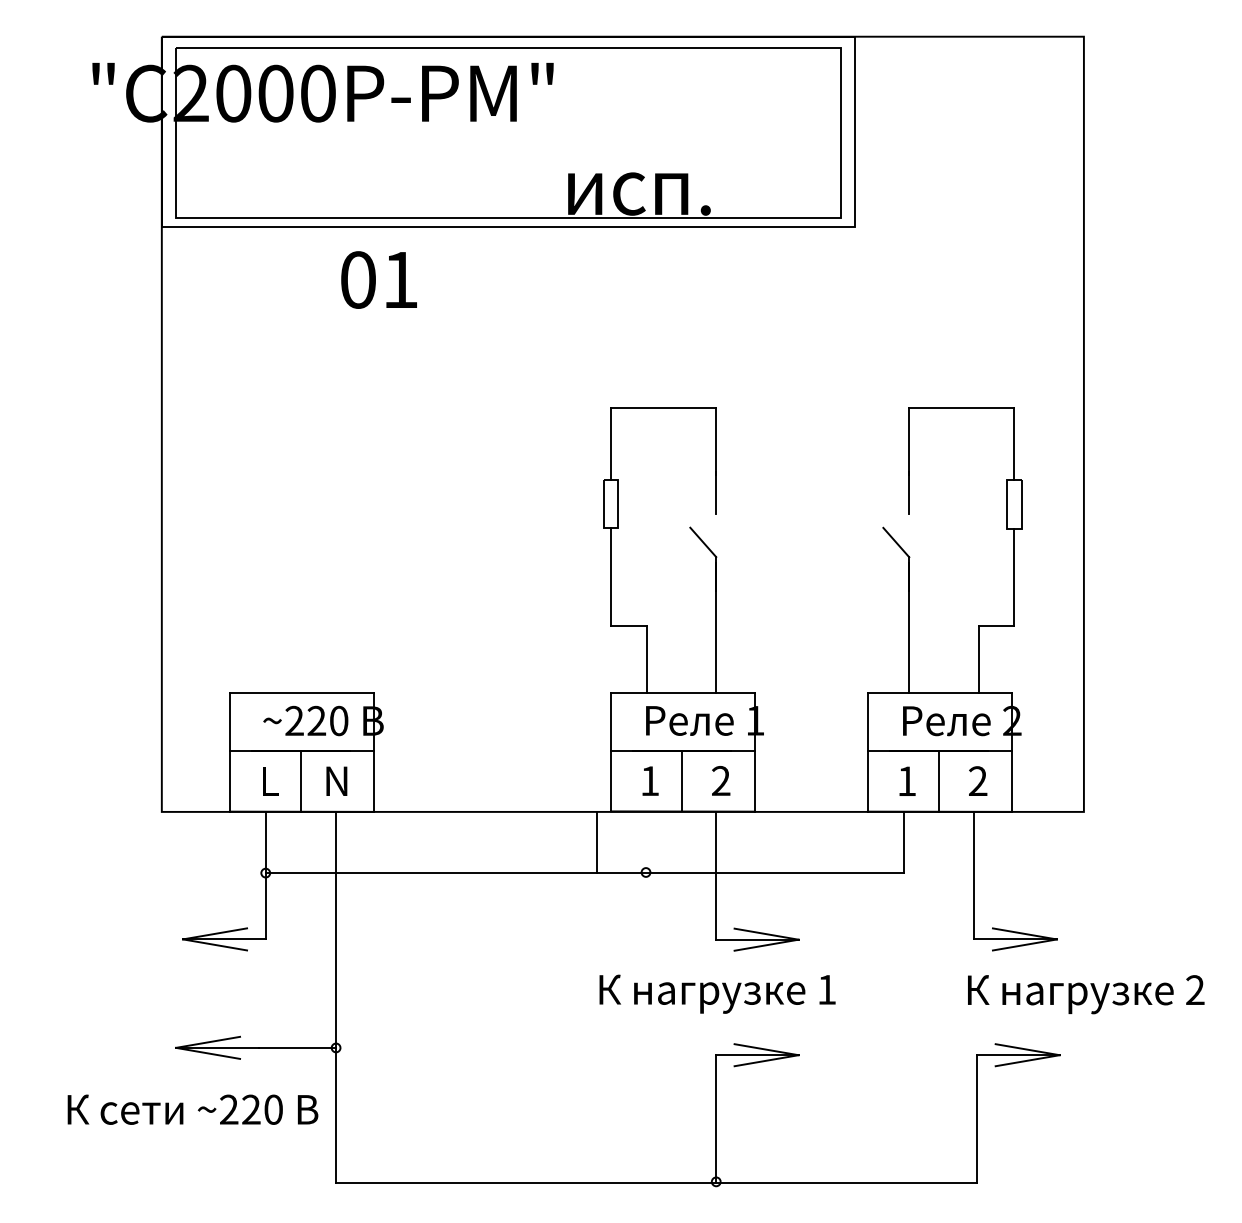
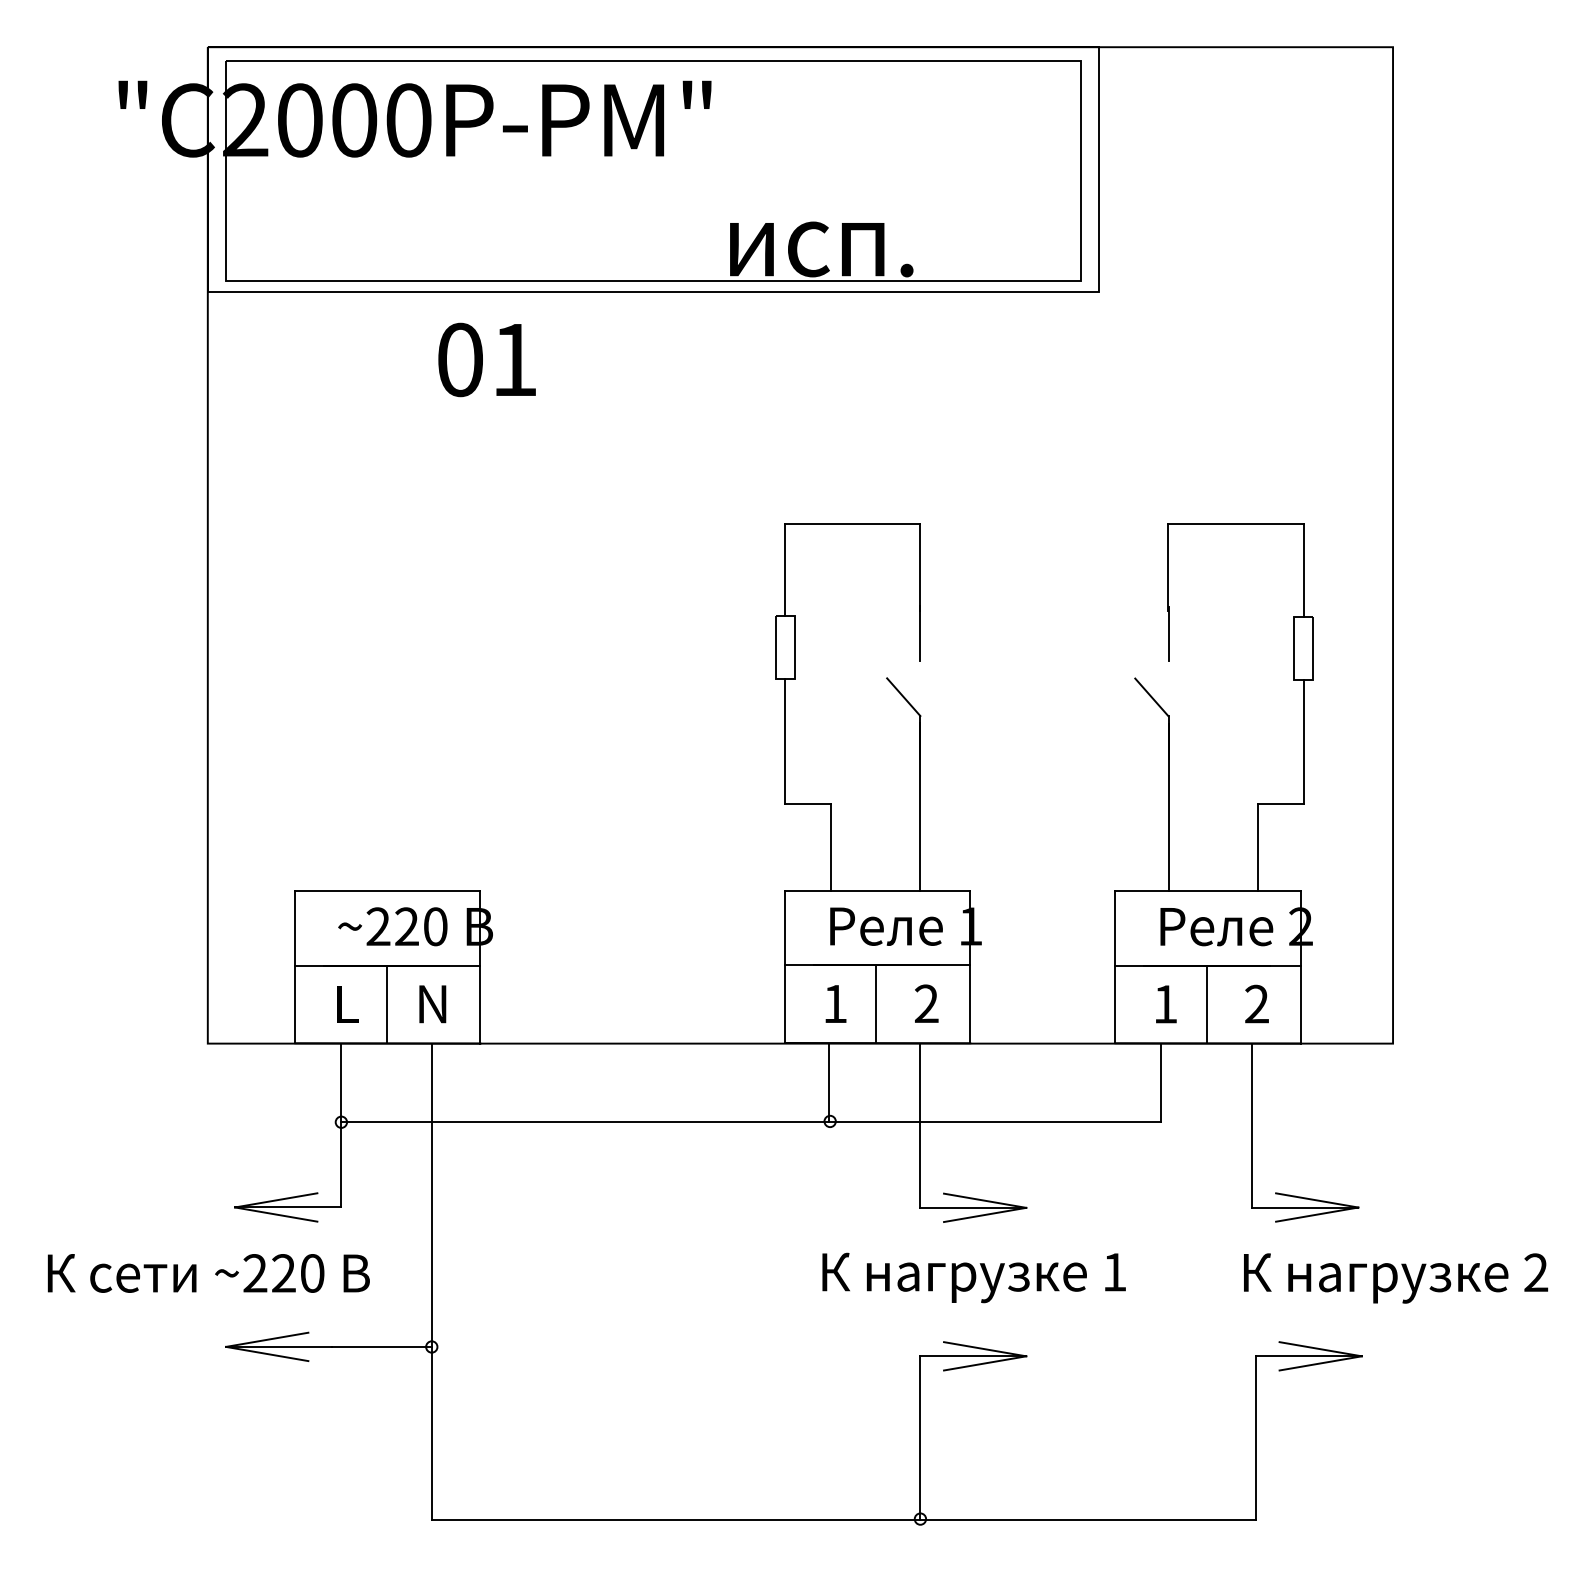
line: (596, 842) -> (828, 1082), moved
text: (717, 993) -> (973, 1277), moved
text: (192, 1109) -> (208, 1273), moved

